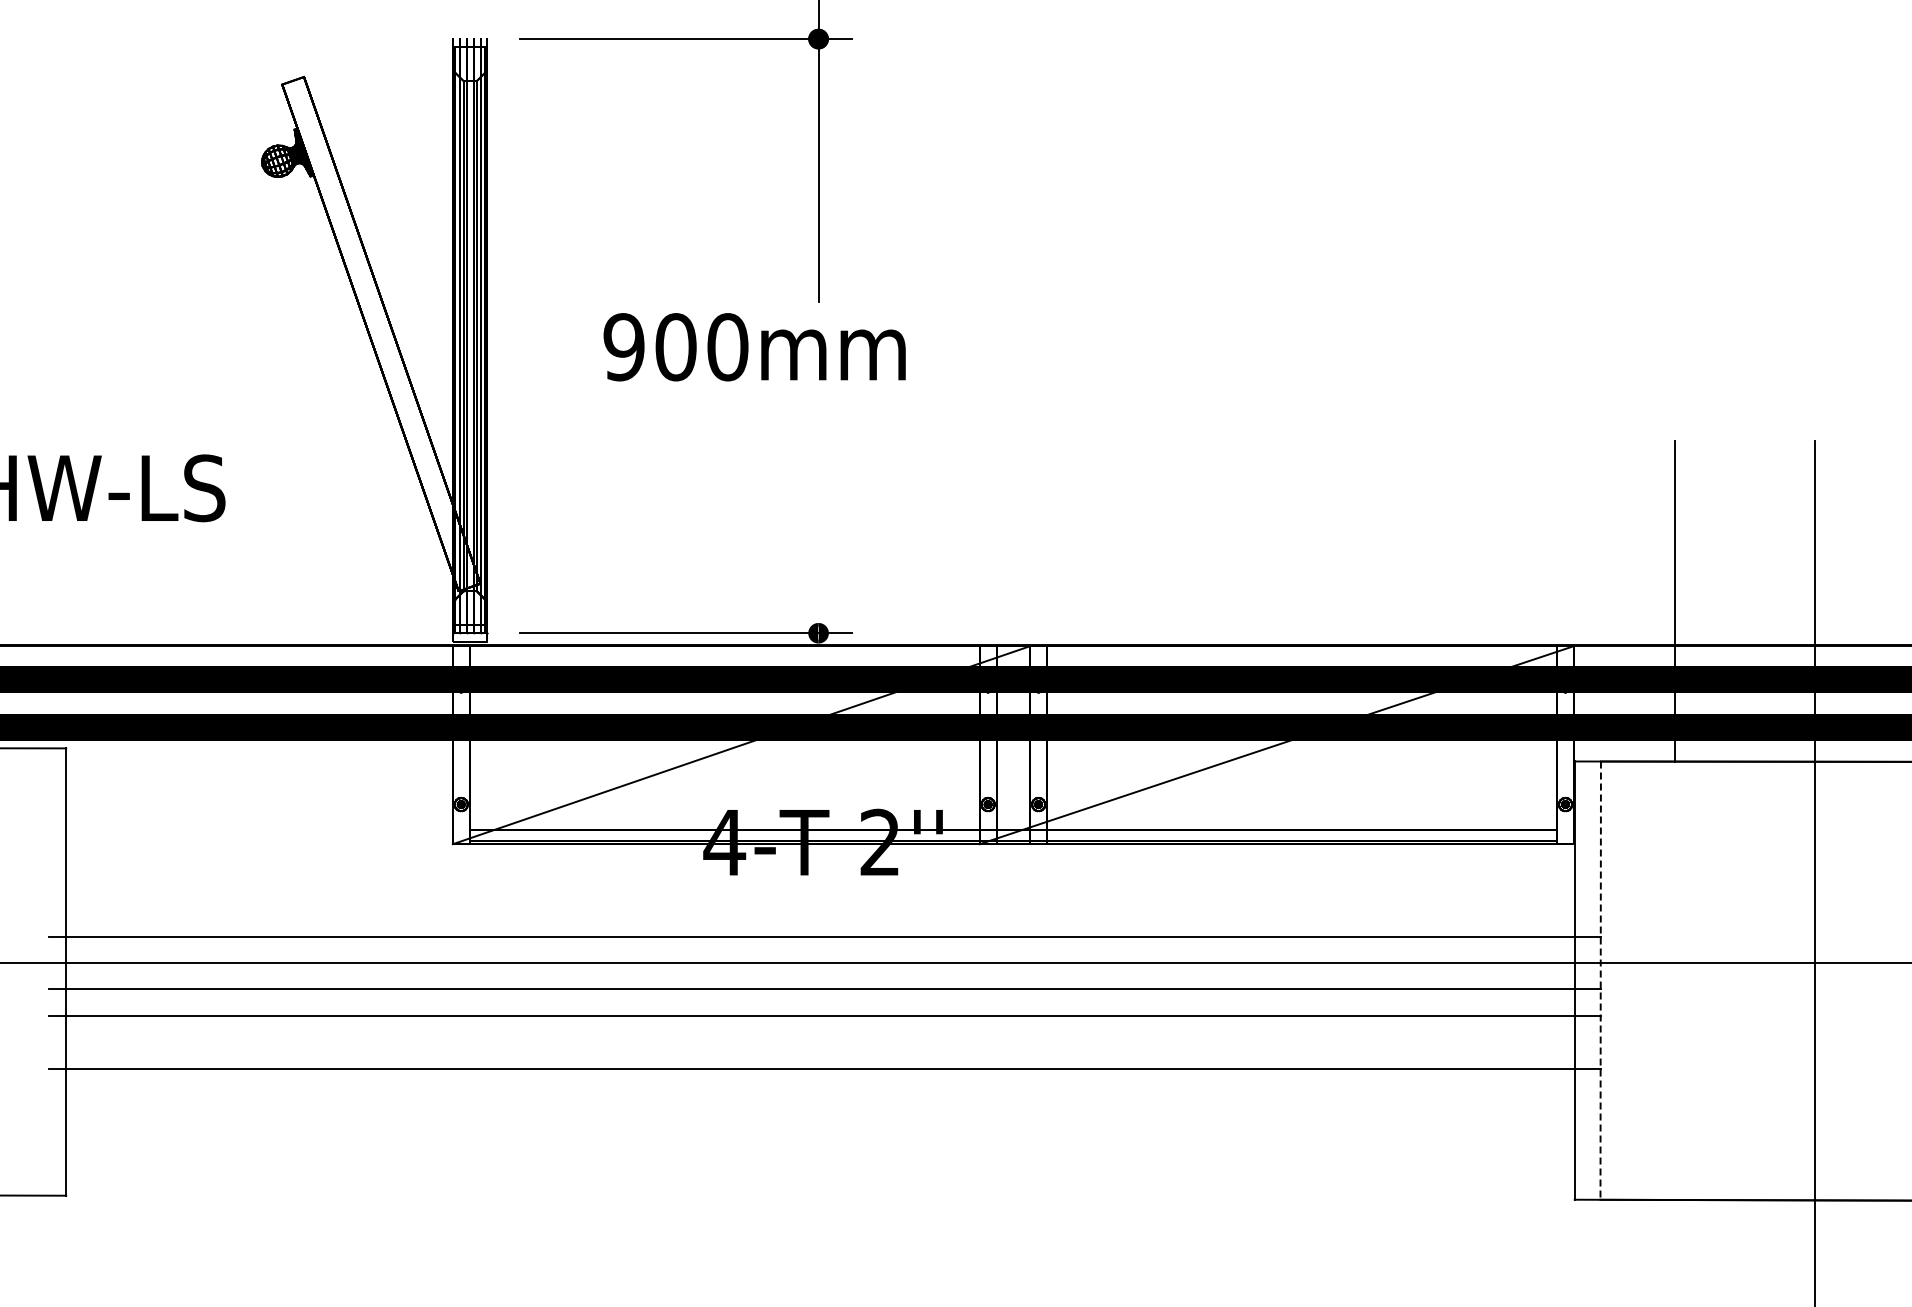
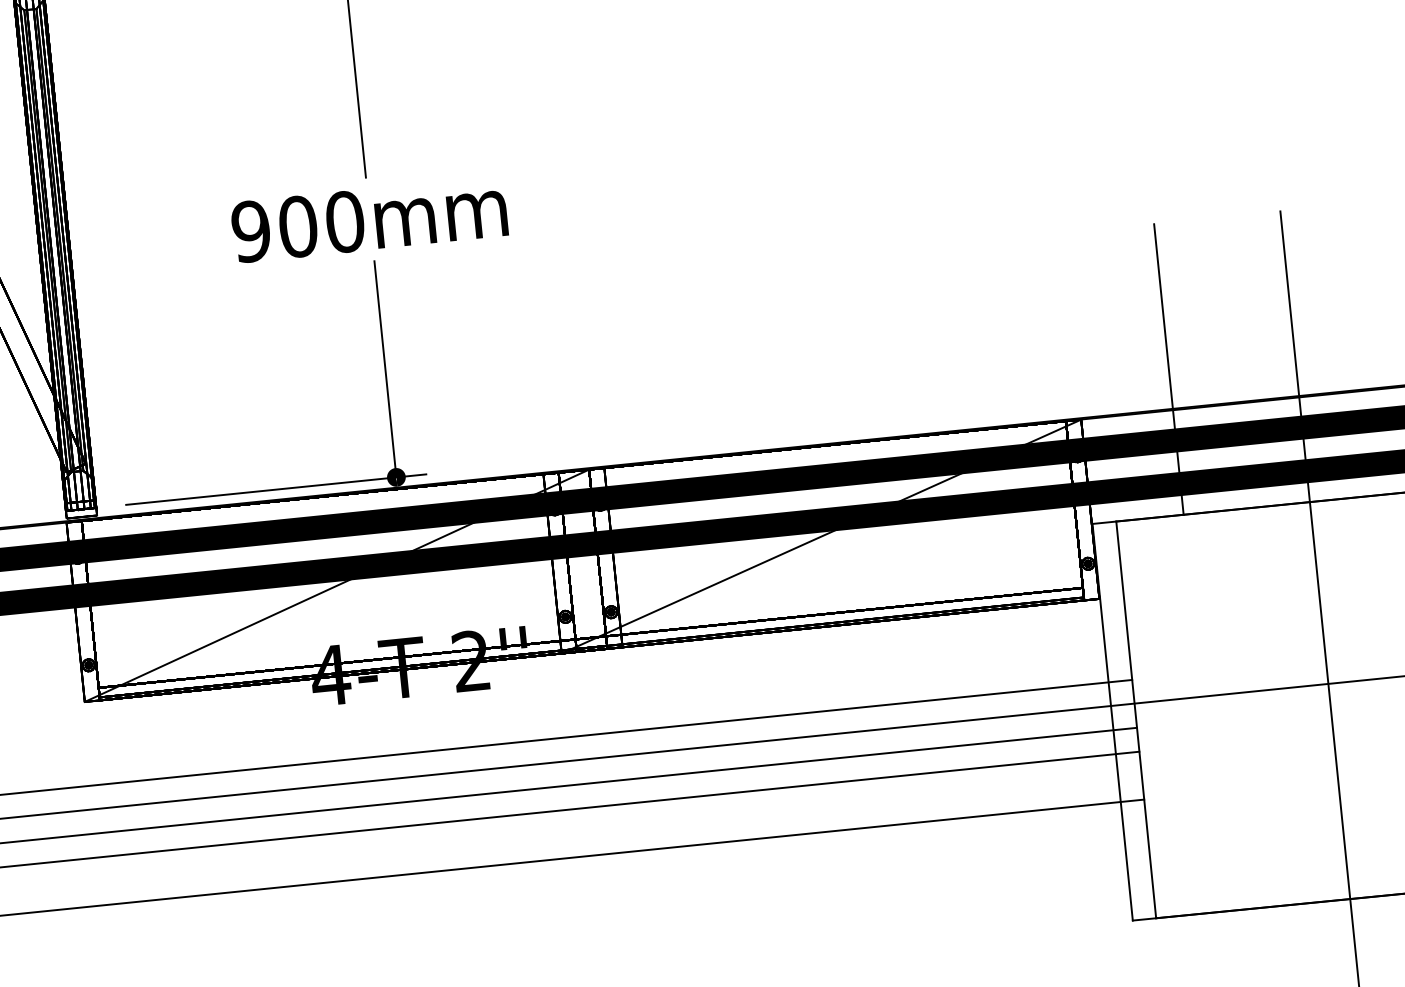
text: (754, 347) -> (369, 219), moved
line: (818, 513) -> (385, 369), added
line: (1600, 981) -> (1136, 720), dashed -> solid

